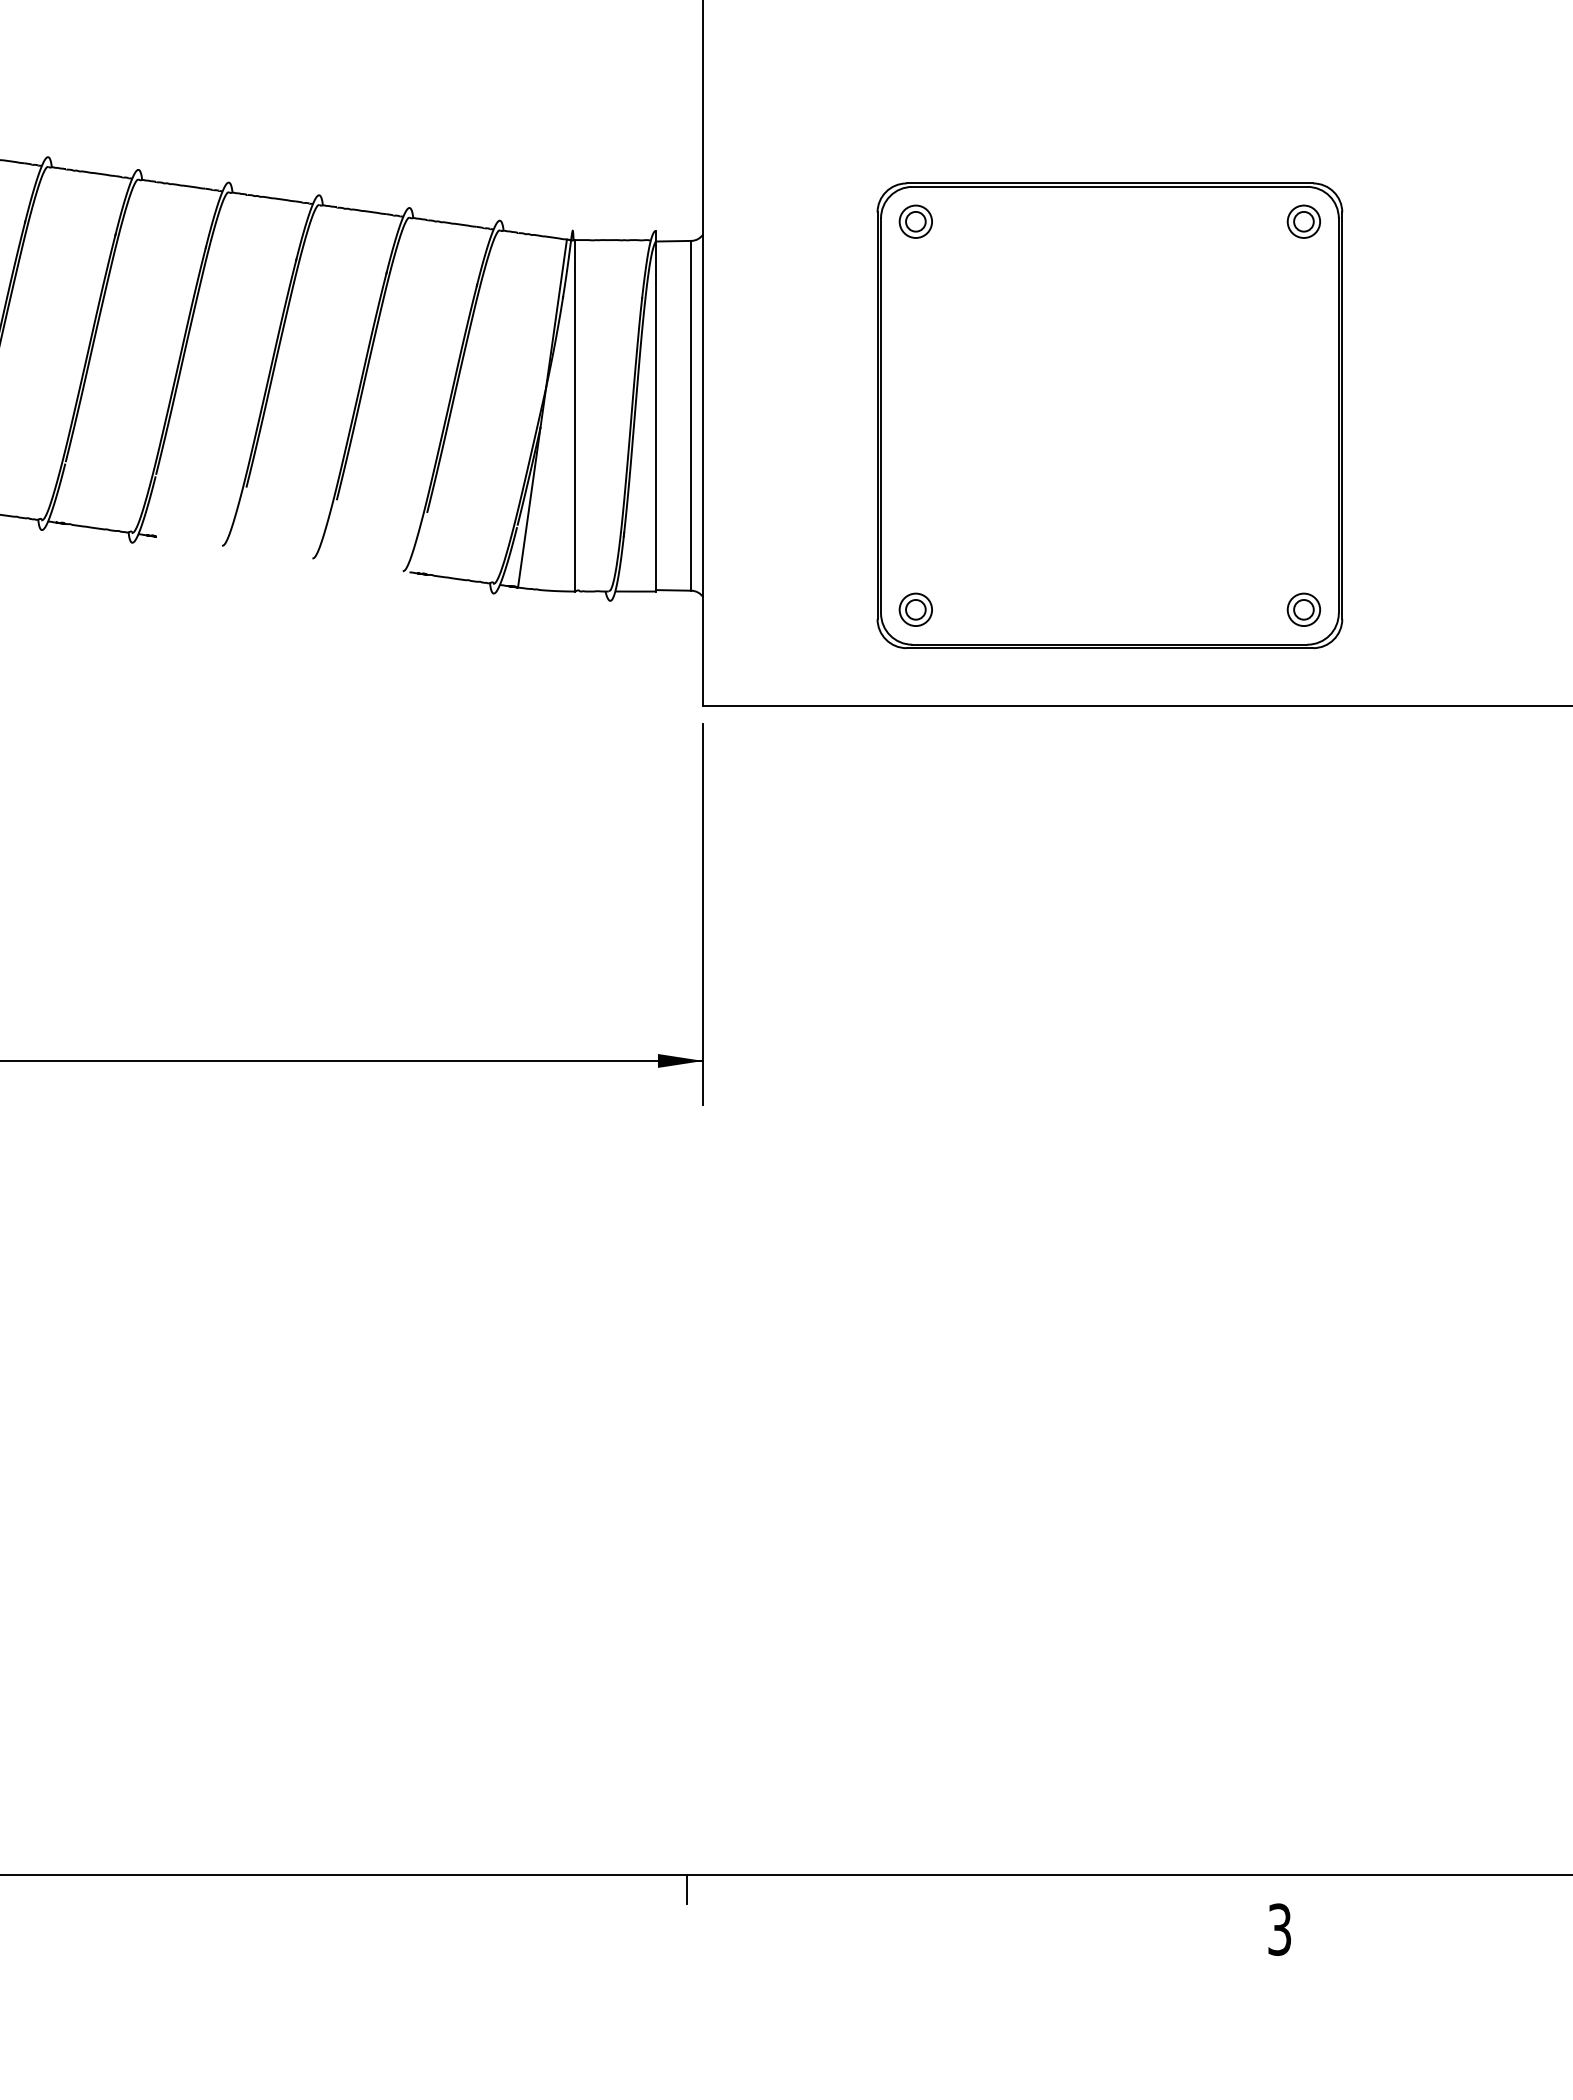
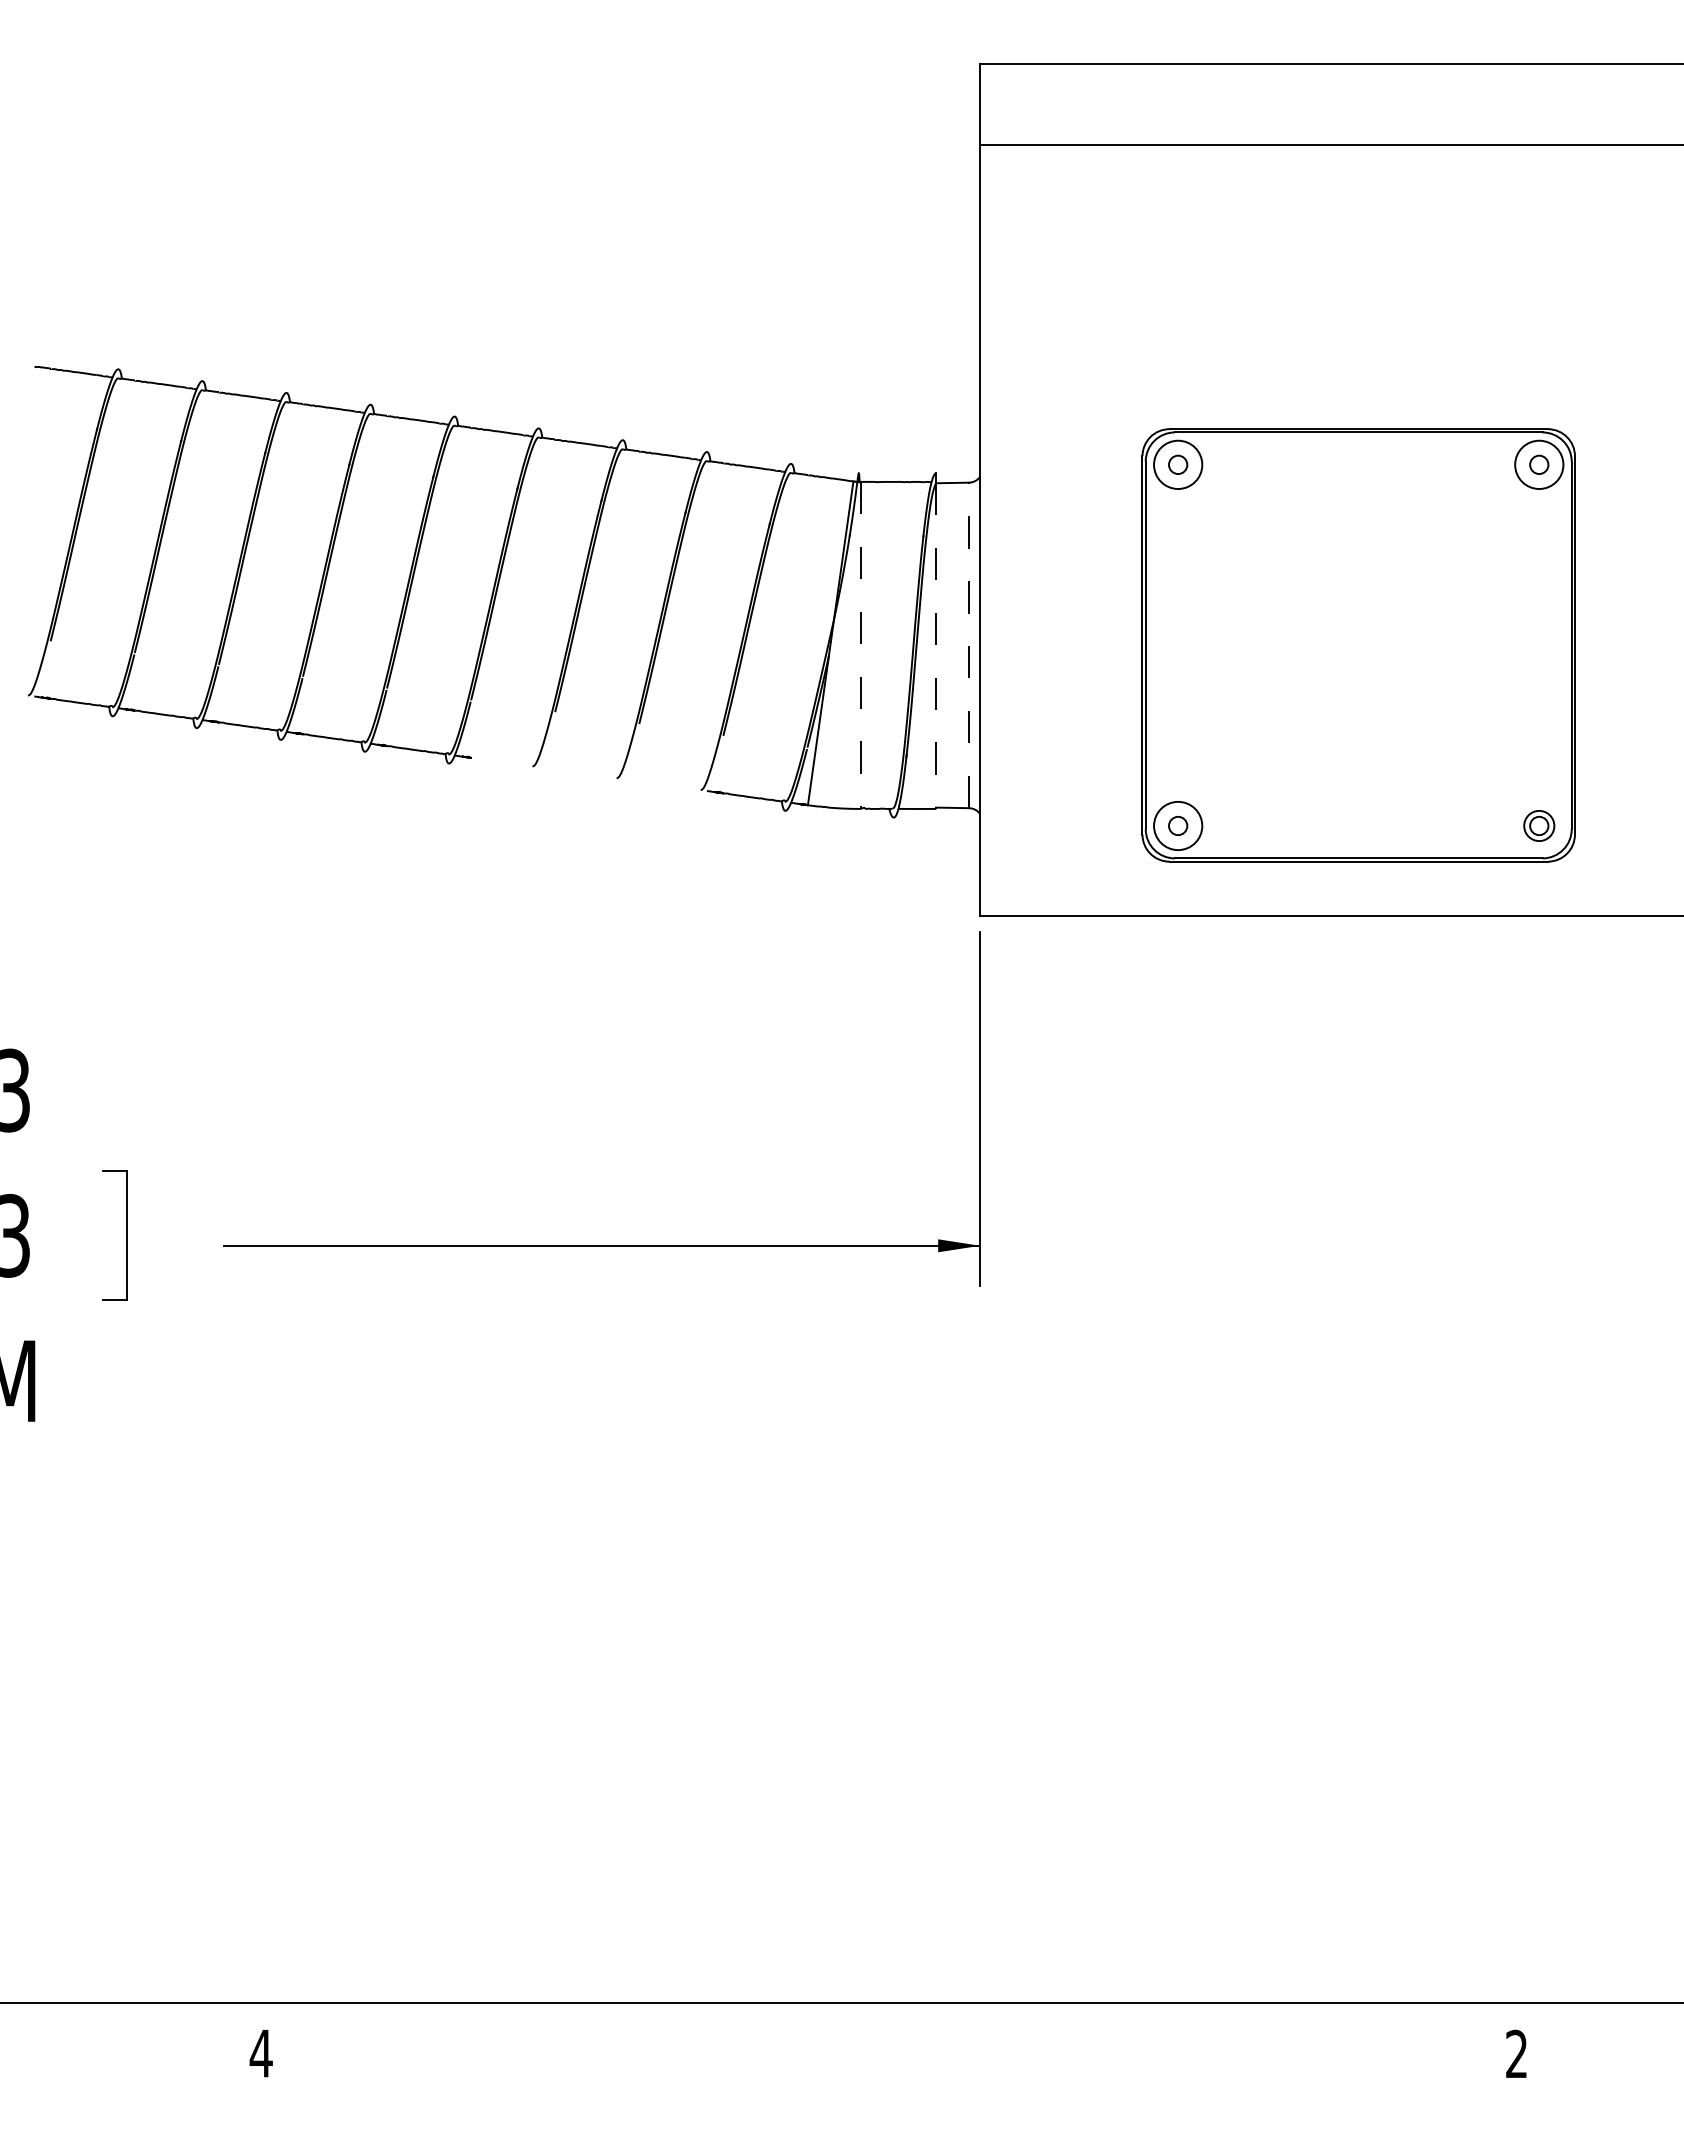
circle: (916, 221) -> (1178, 464), size x1.6
circle: (1304, 221) -> (1539, 464), size x1.6
line: (574, 415) -> (860, 645), solid -> dashed
line: (656, 415) -> (936, 645), solid -> dashed
line: (691, 415) -> (969, 645), solid -> dashed
circle: (916, 609) -> (1178, 825), size x1.6
line: (686, 1889) -> (964, 2016), removed
text: (1279, 1930) -> (1516, 2054), 3 -> 2

